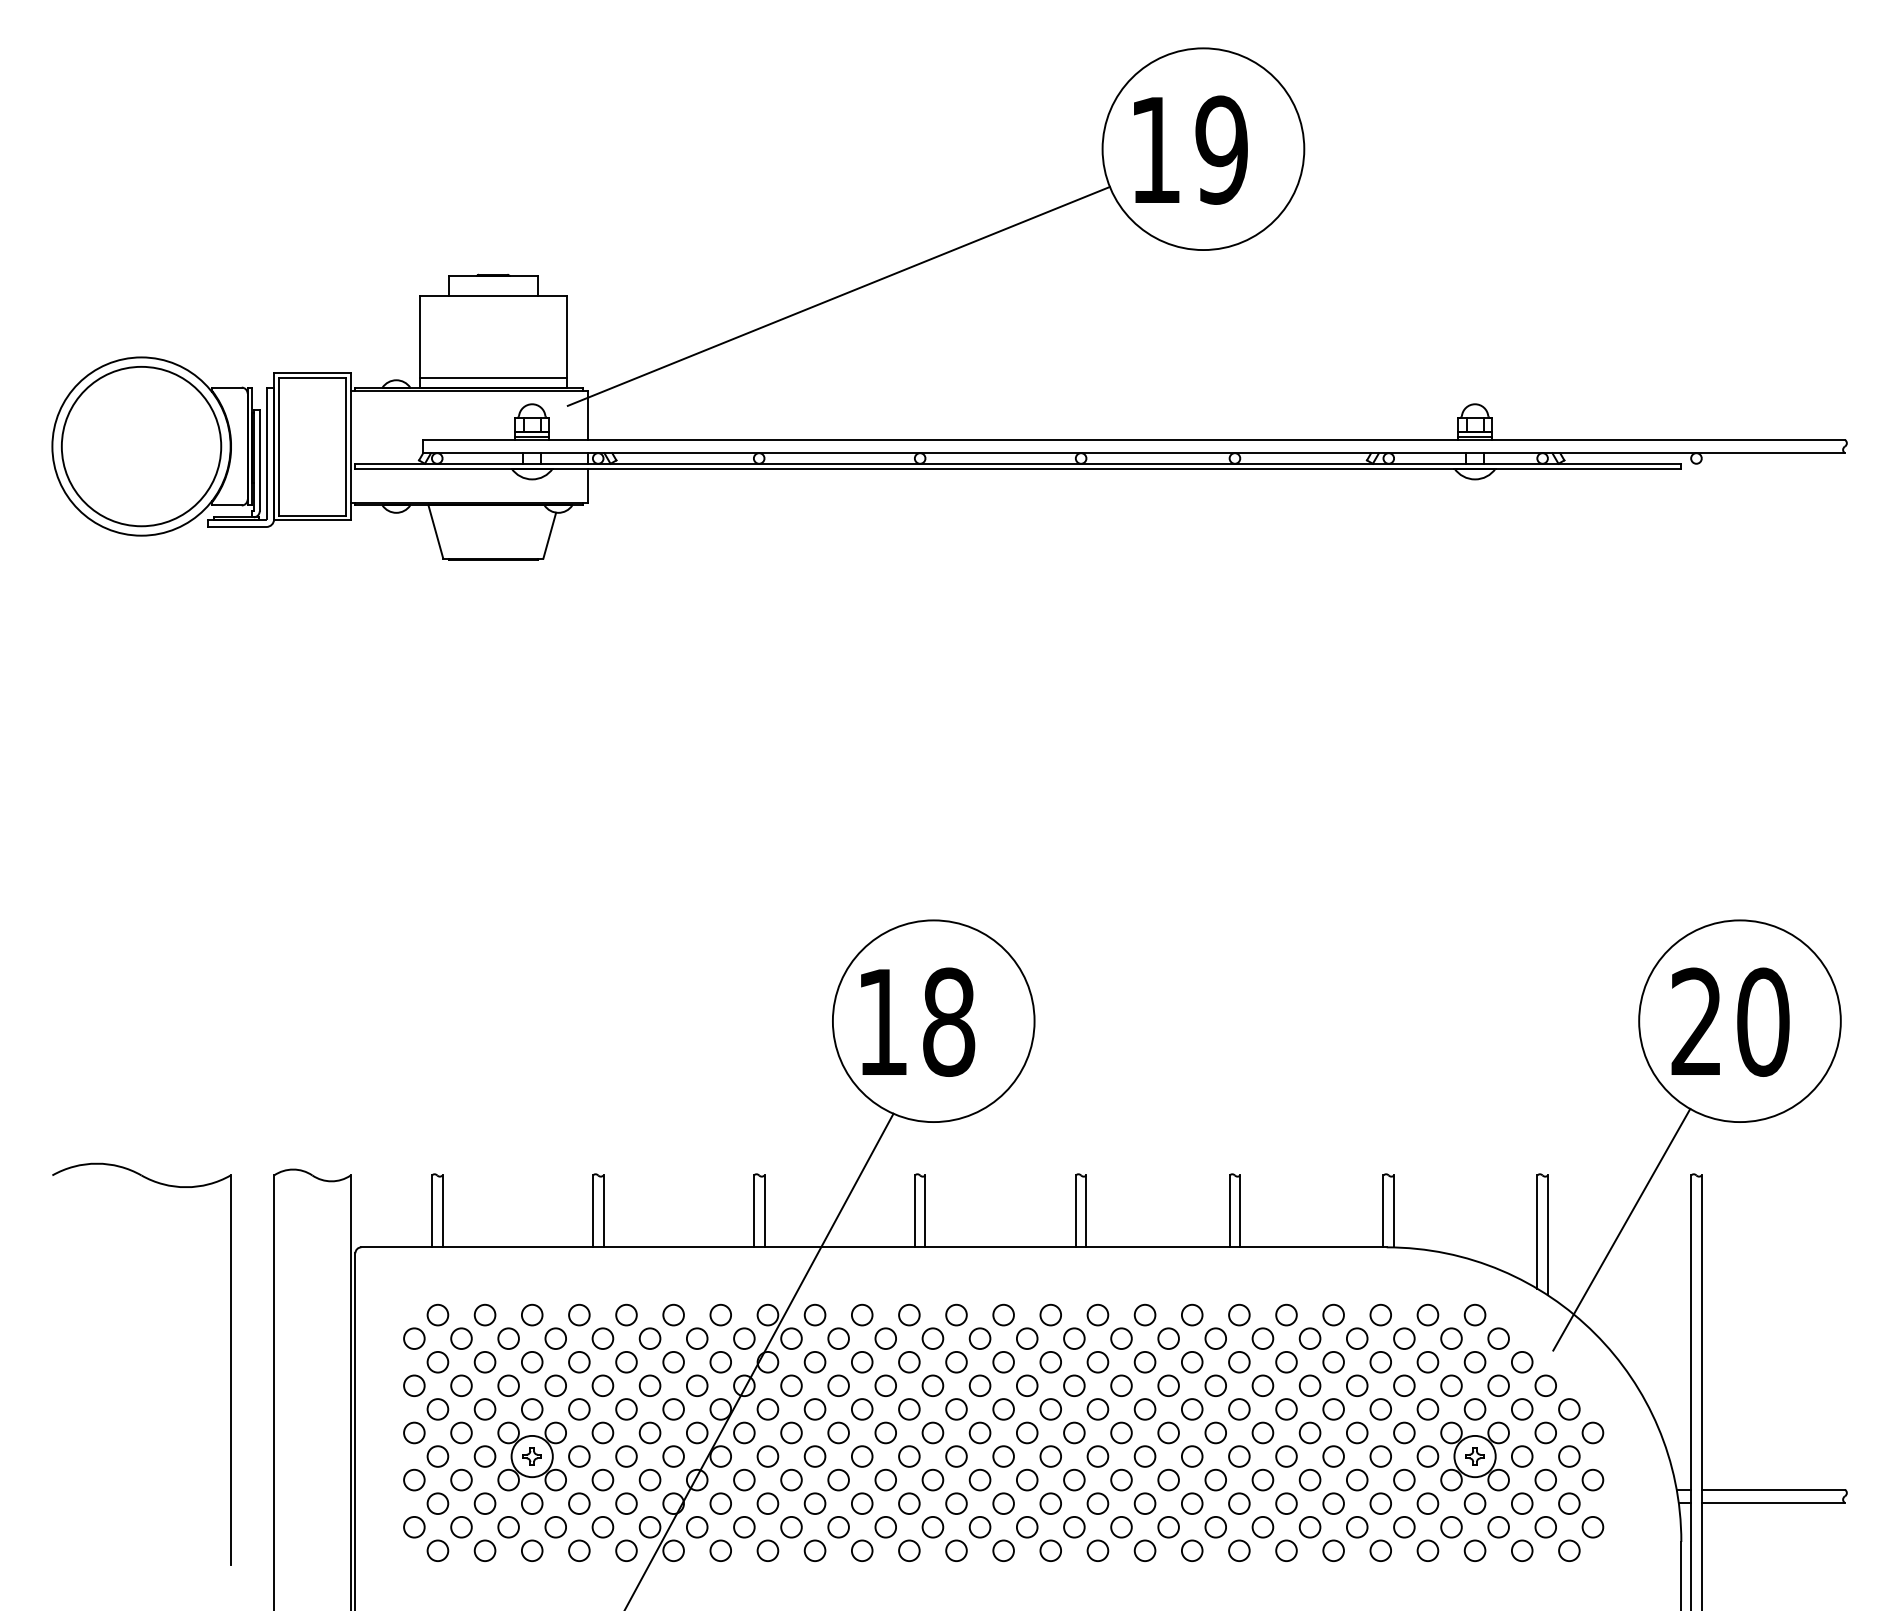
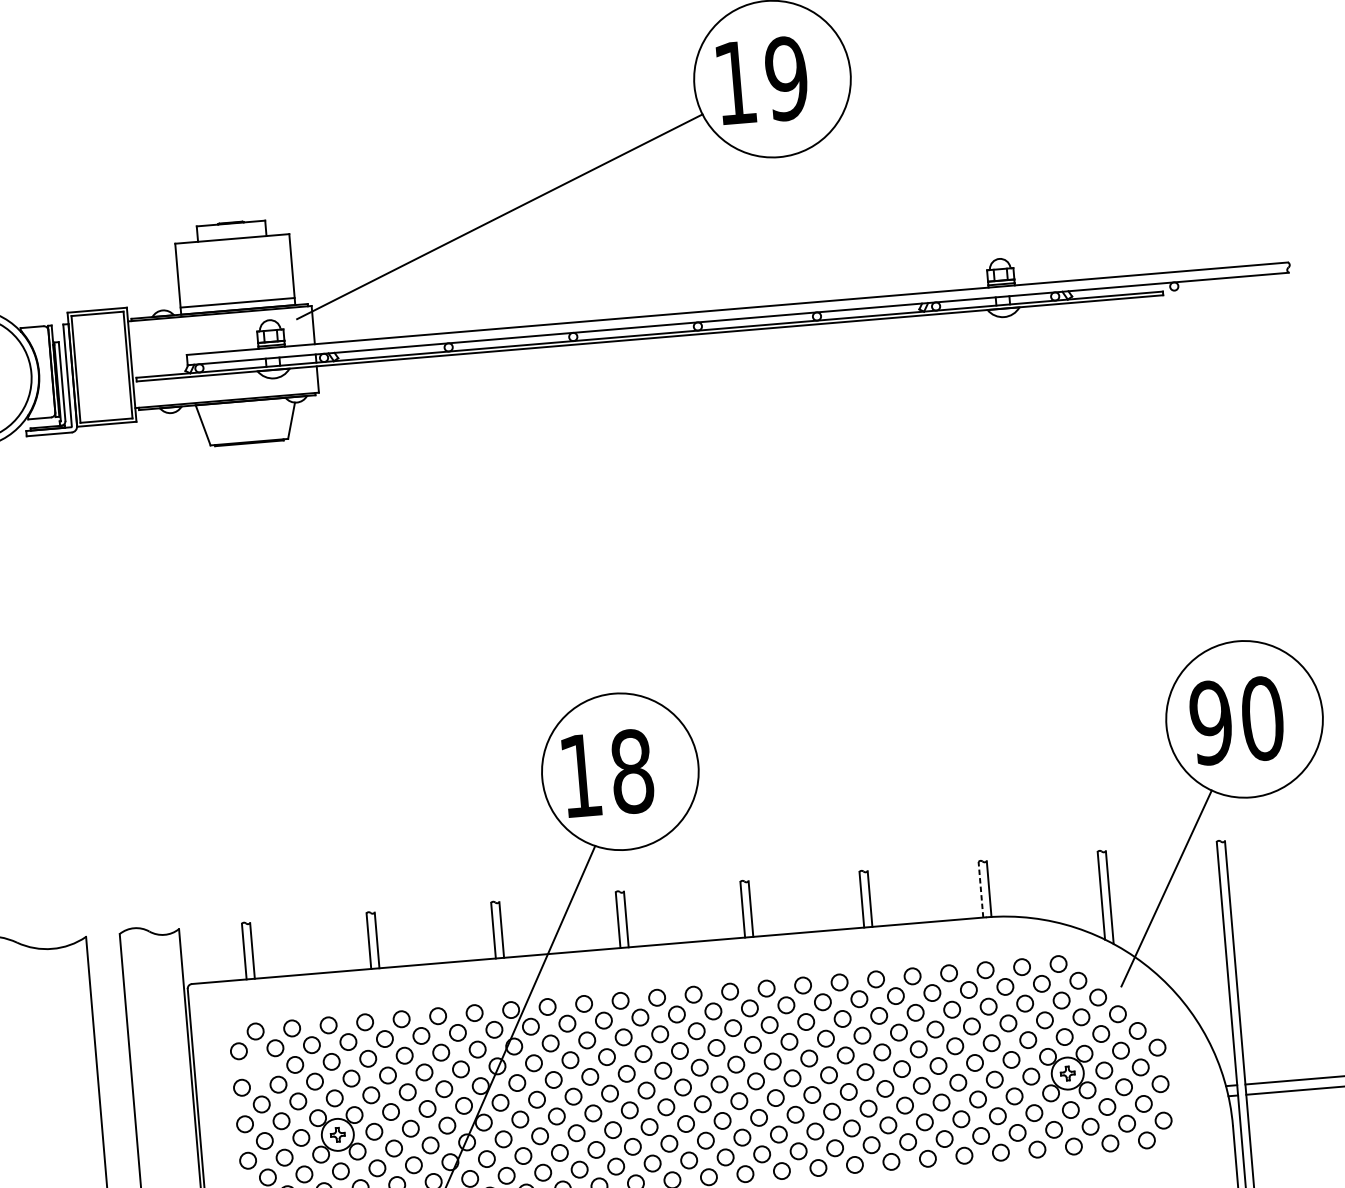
text: (1696, 1021) -> (1210, 722), 20 -> 90
line: (1383, 1211) -> (980, 889), solid -> dashed
circle: (437, 1362) -> (258, 1068), removed

